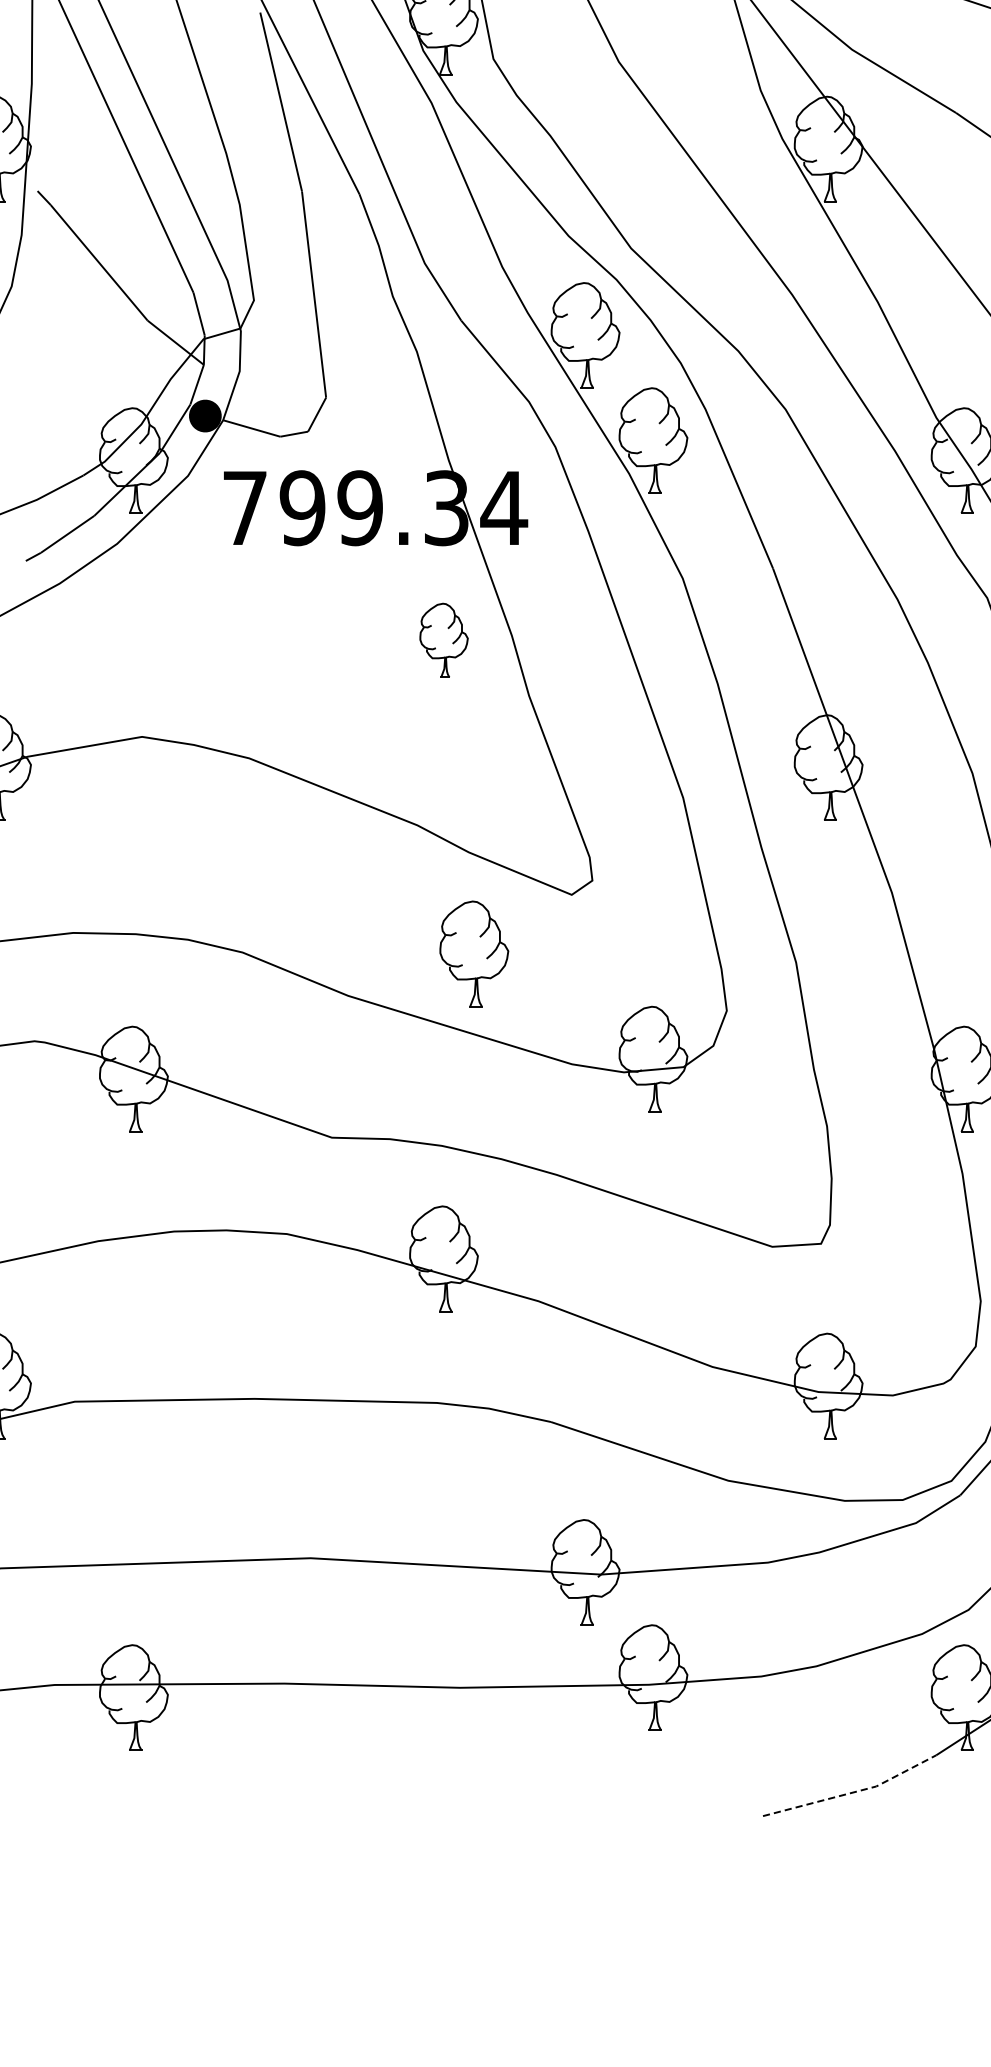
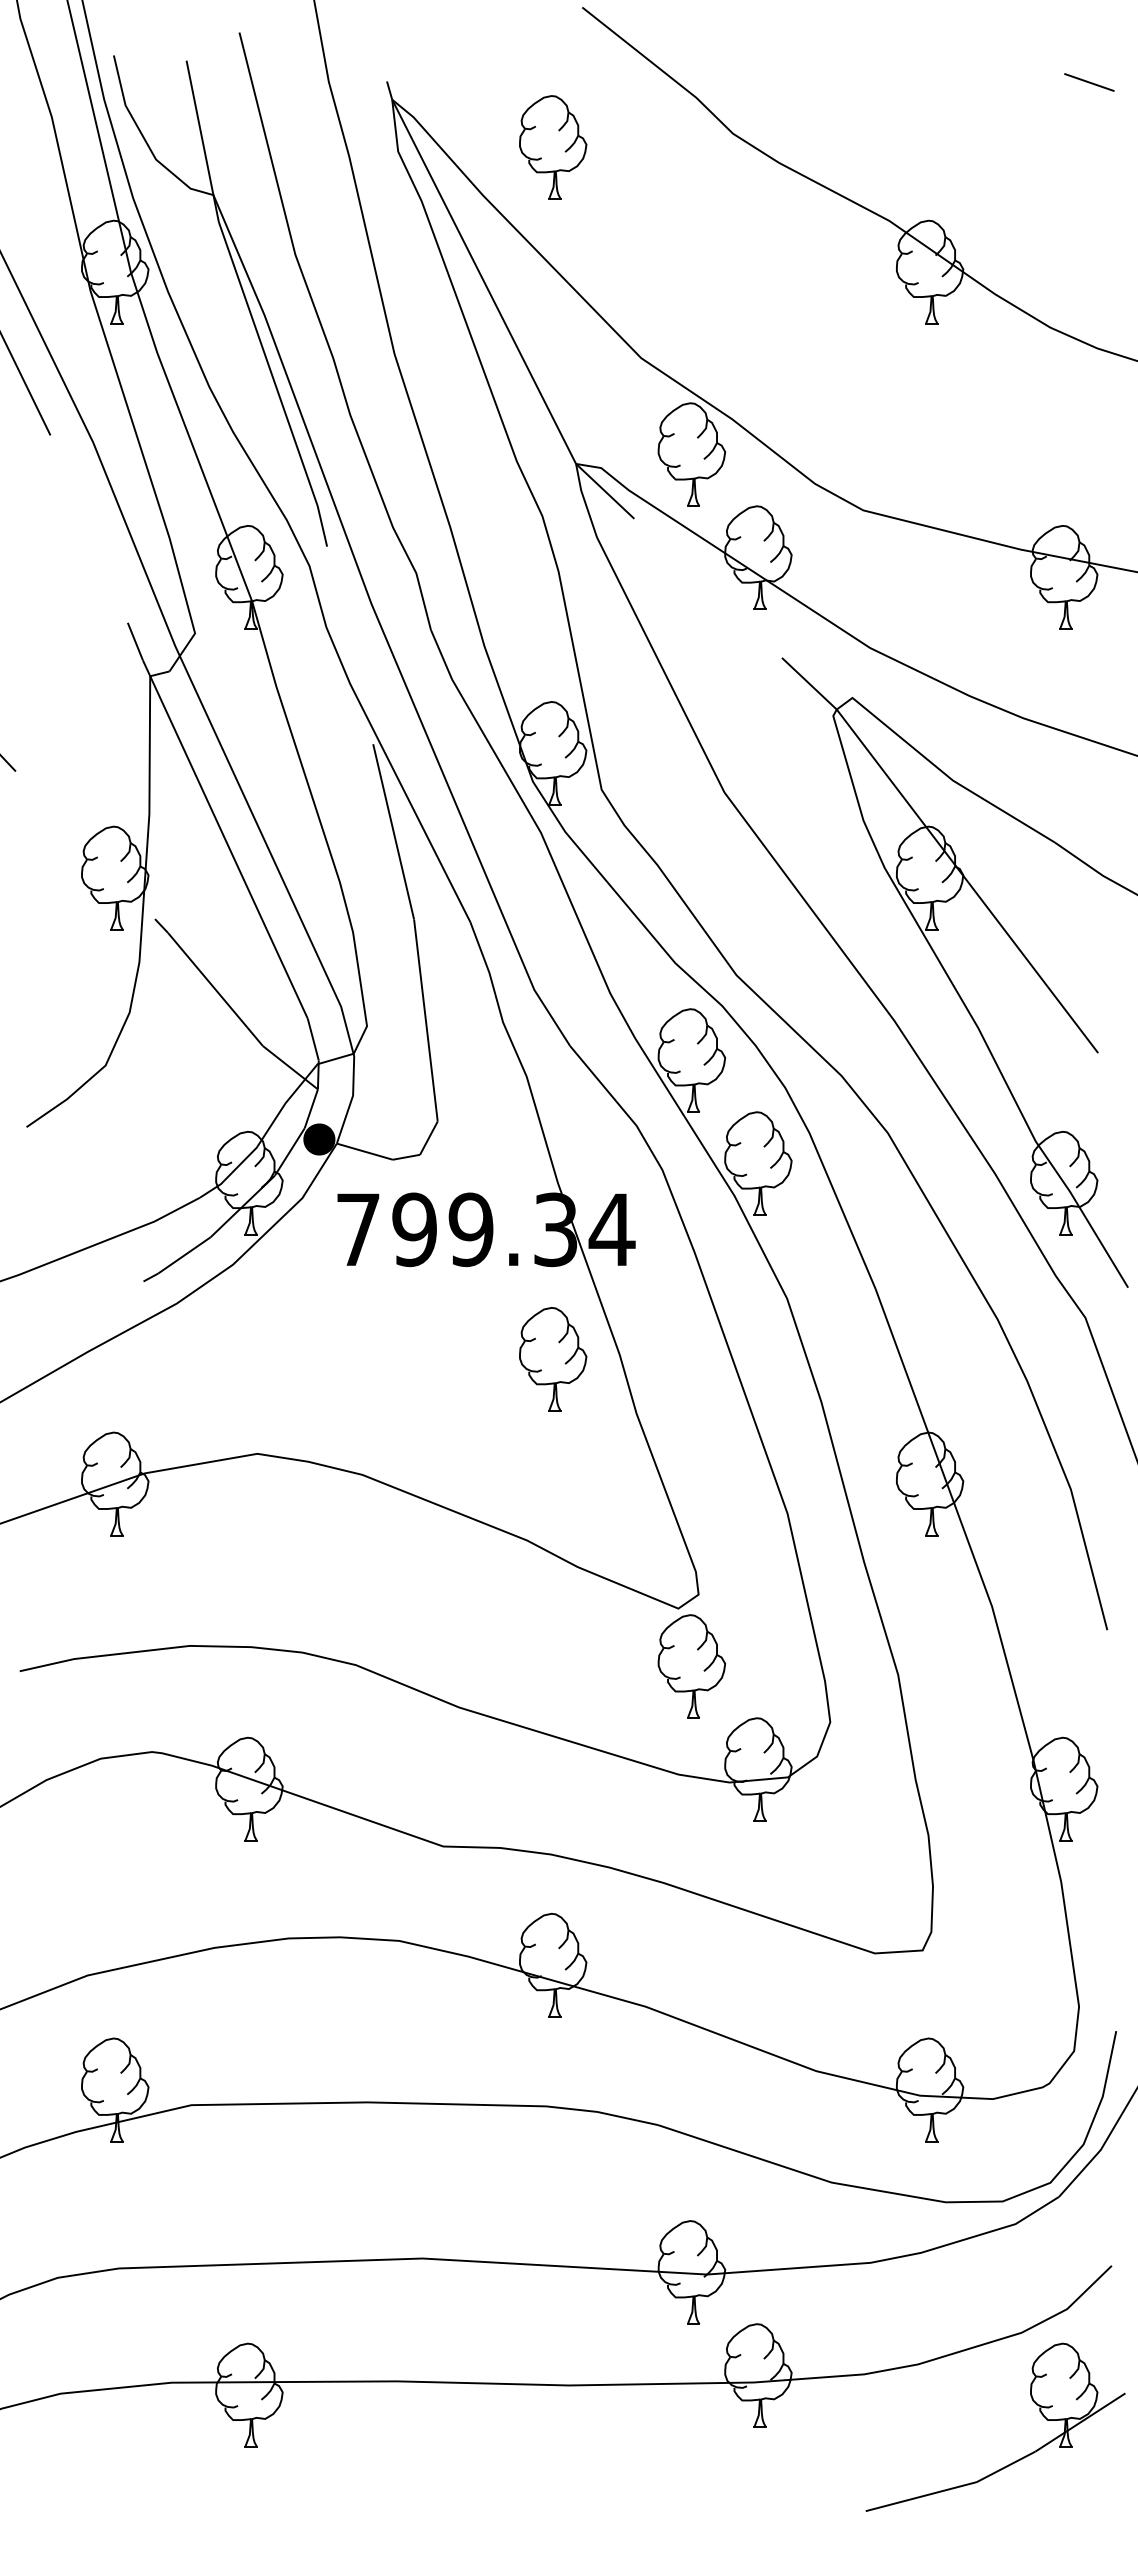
part: (444, 640) -> (553, 1359), size x1.43
part: (473, 953) -> (691, 1666), moved
line: (853, 1791) -> (954, 2487), dashed -> solid

